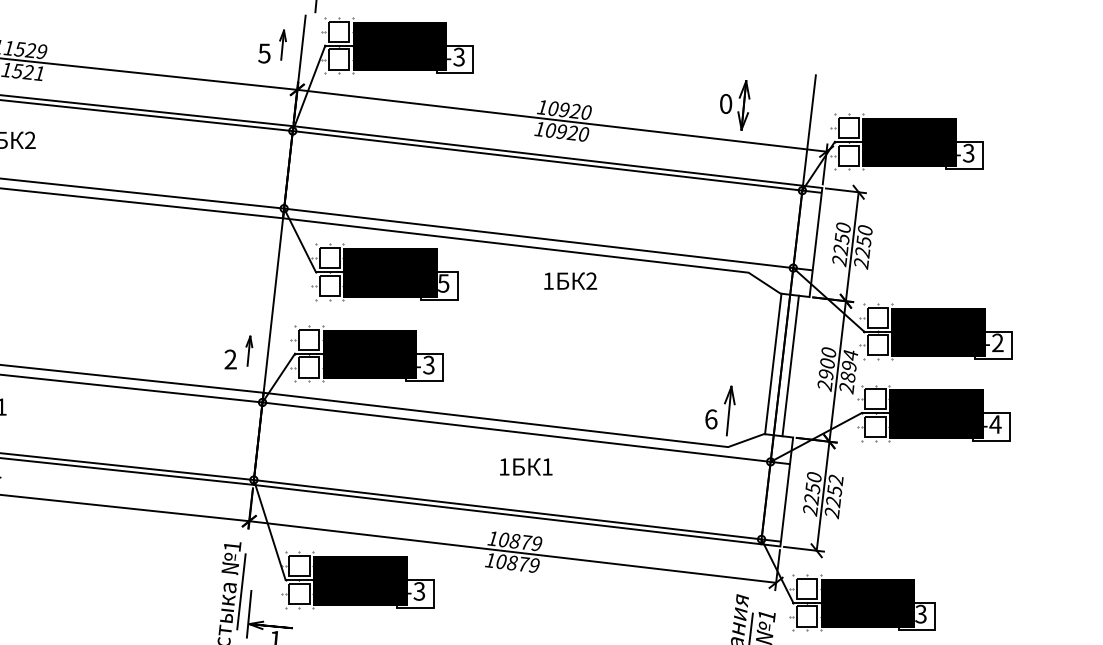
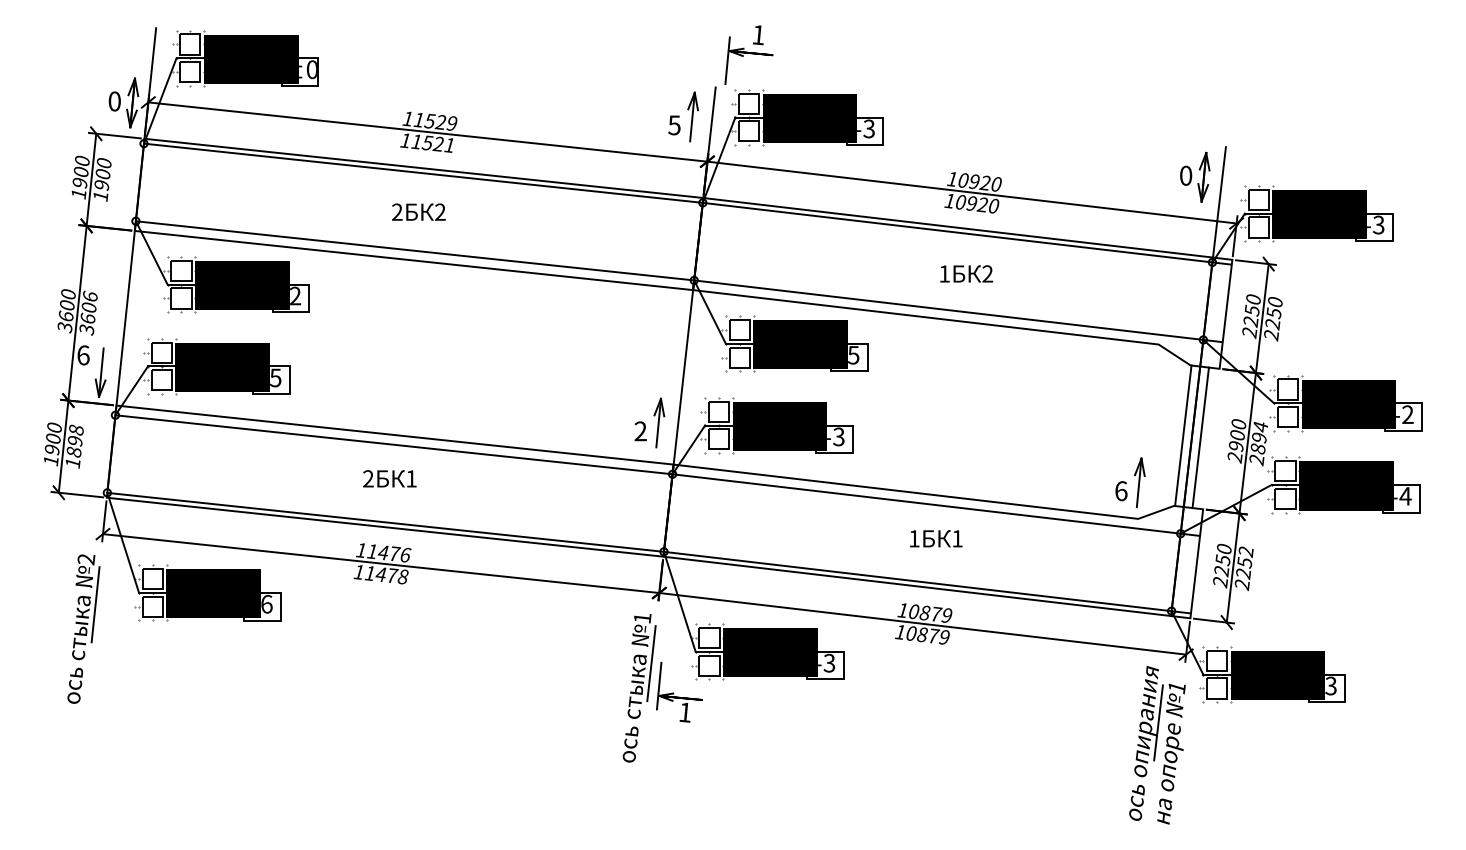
part: (282, 44) -> (692, 116), size x1.67
part: (735, 105) -> (1195, 177), moved
text: (570, 280) -> (966, 273), moved
part: (249, 350) -> (659, 422), size x1.67

